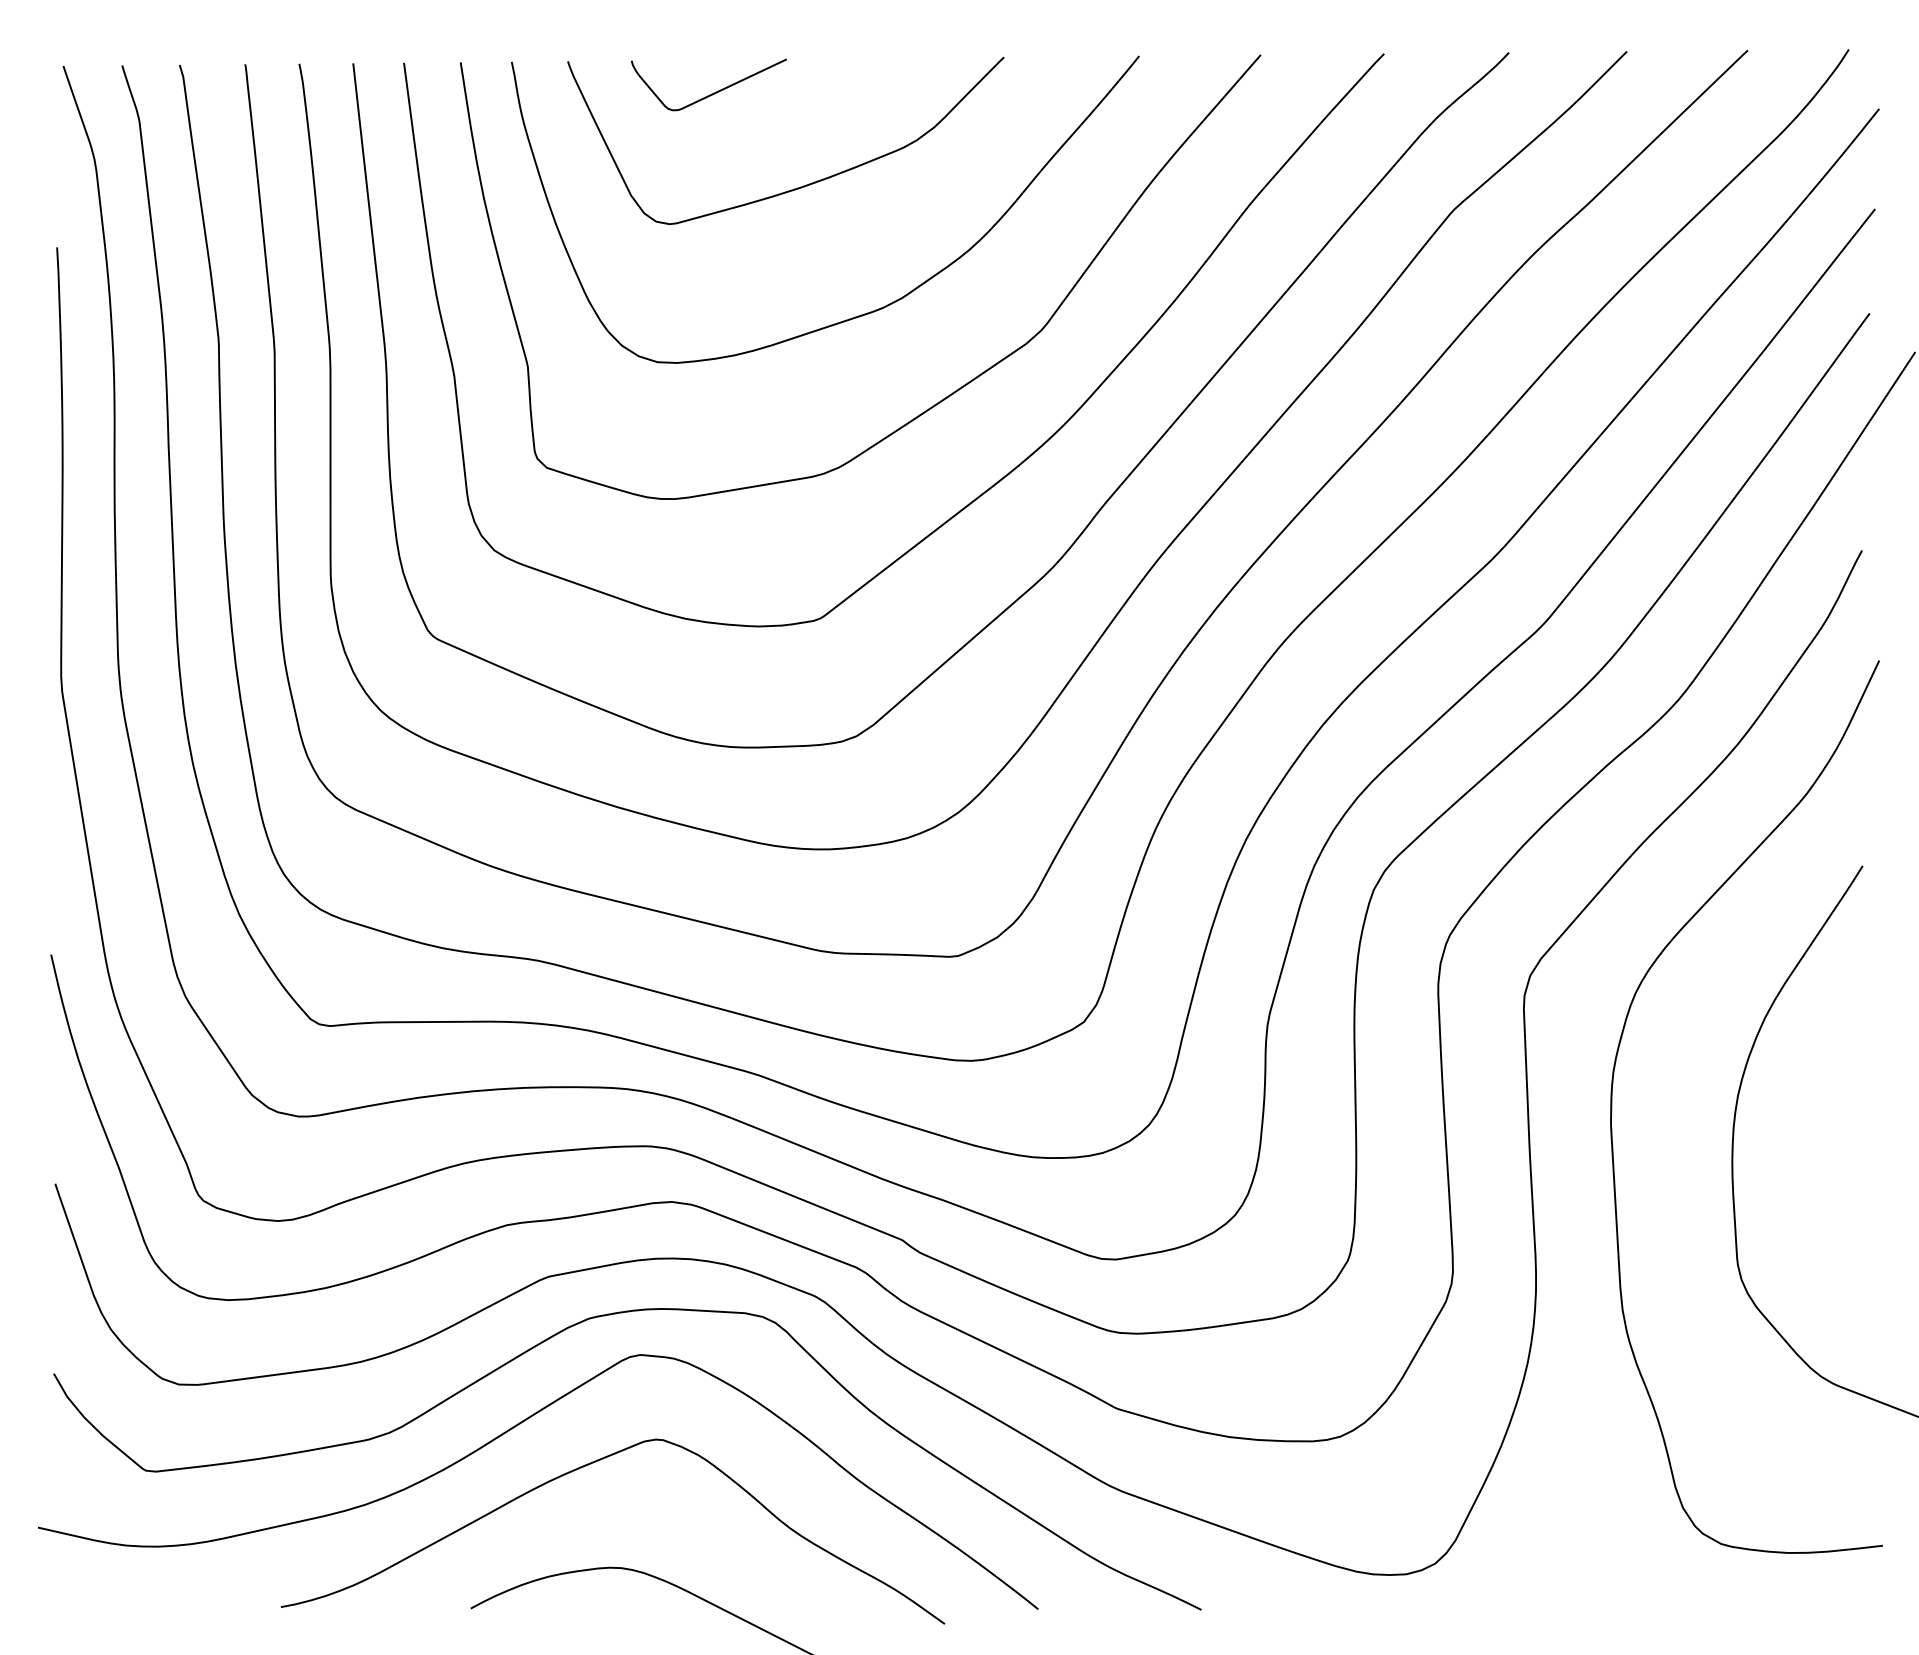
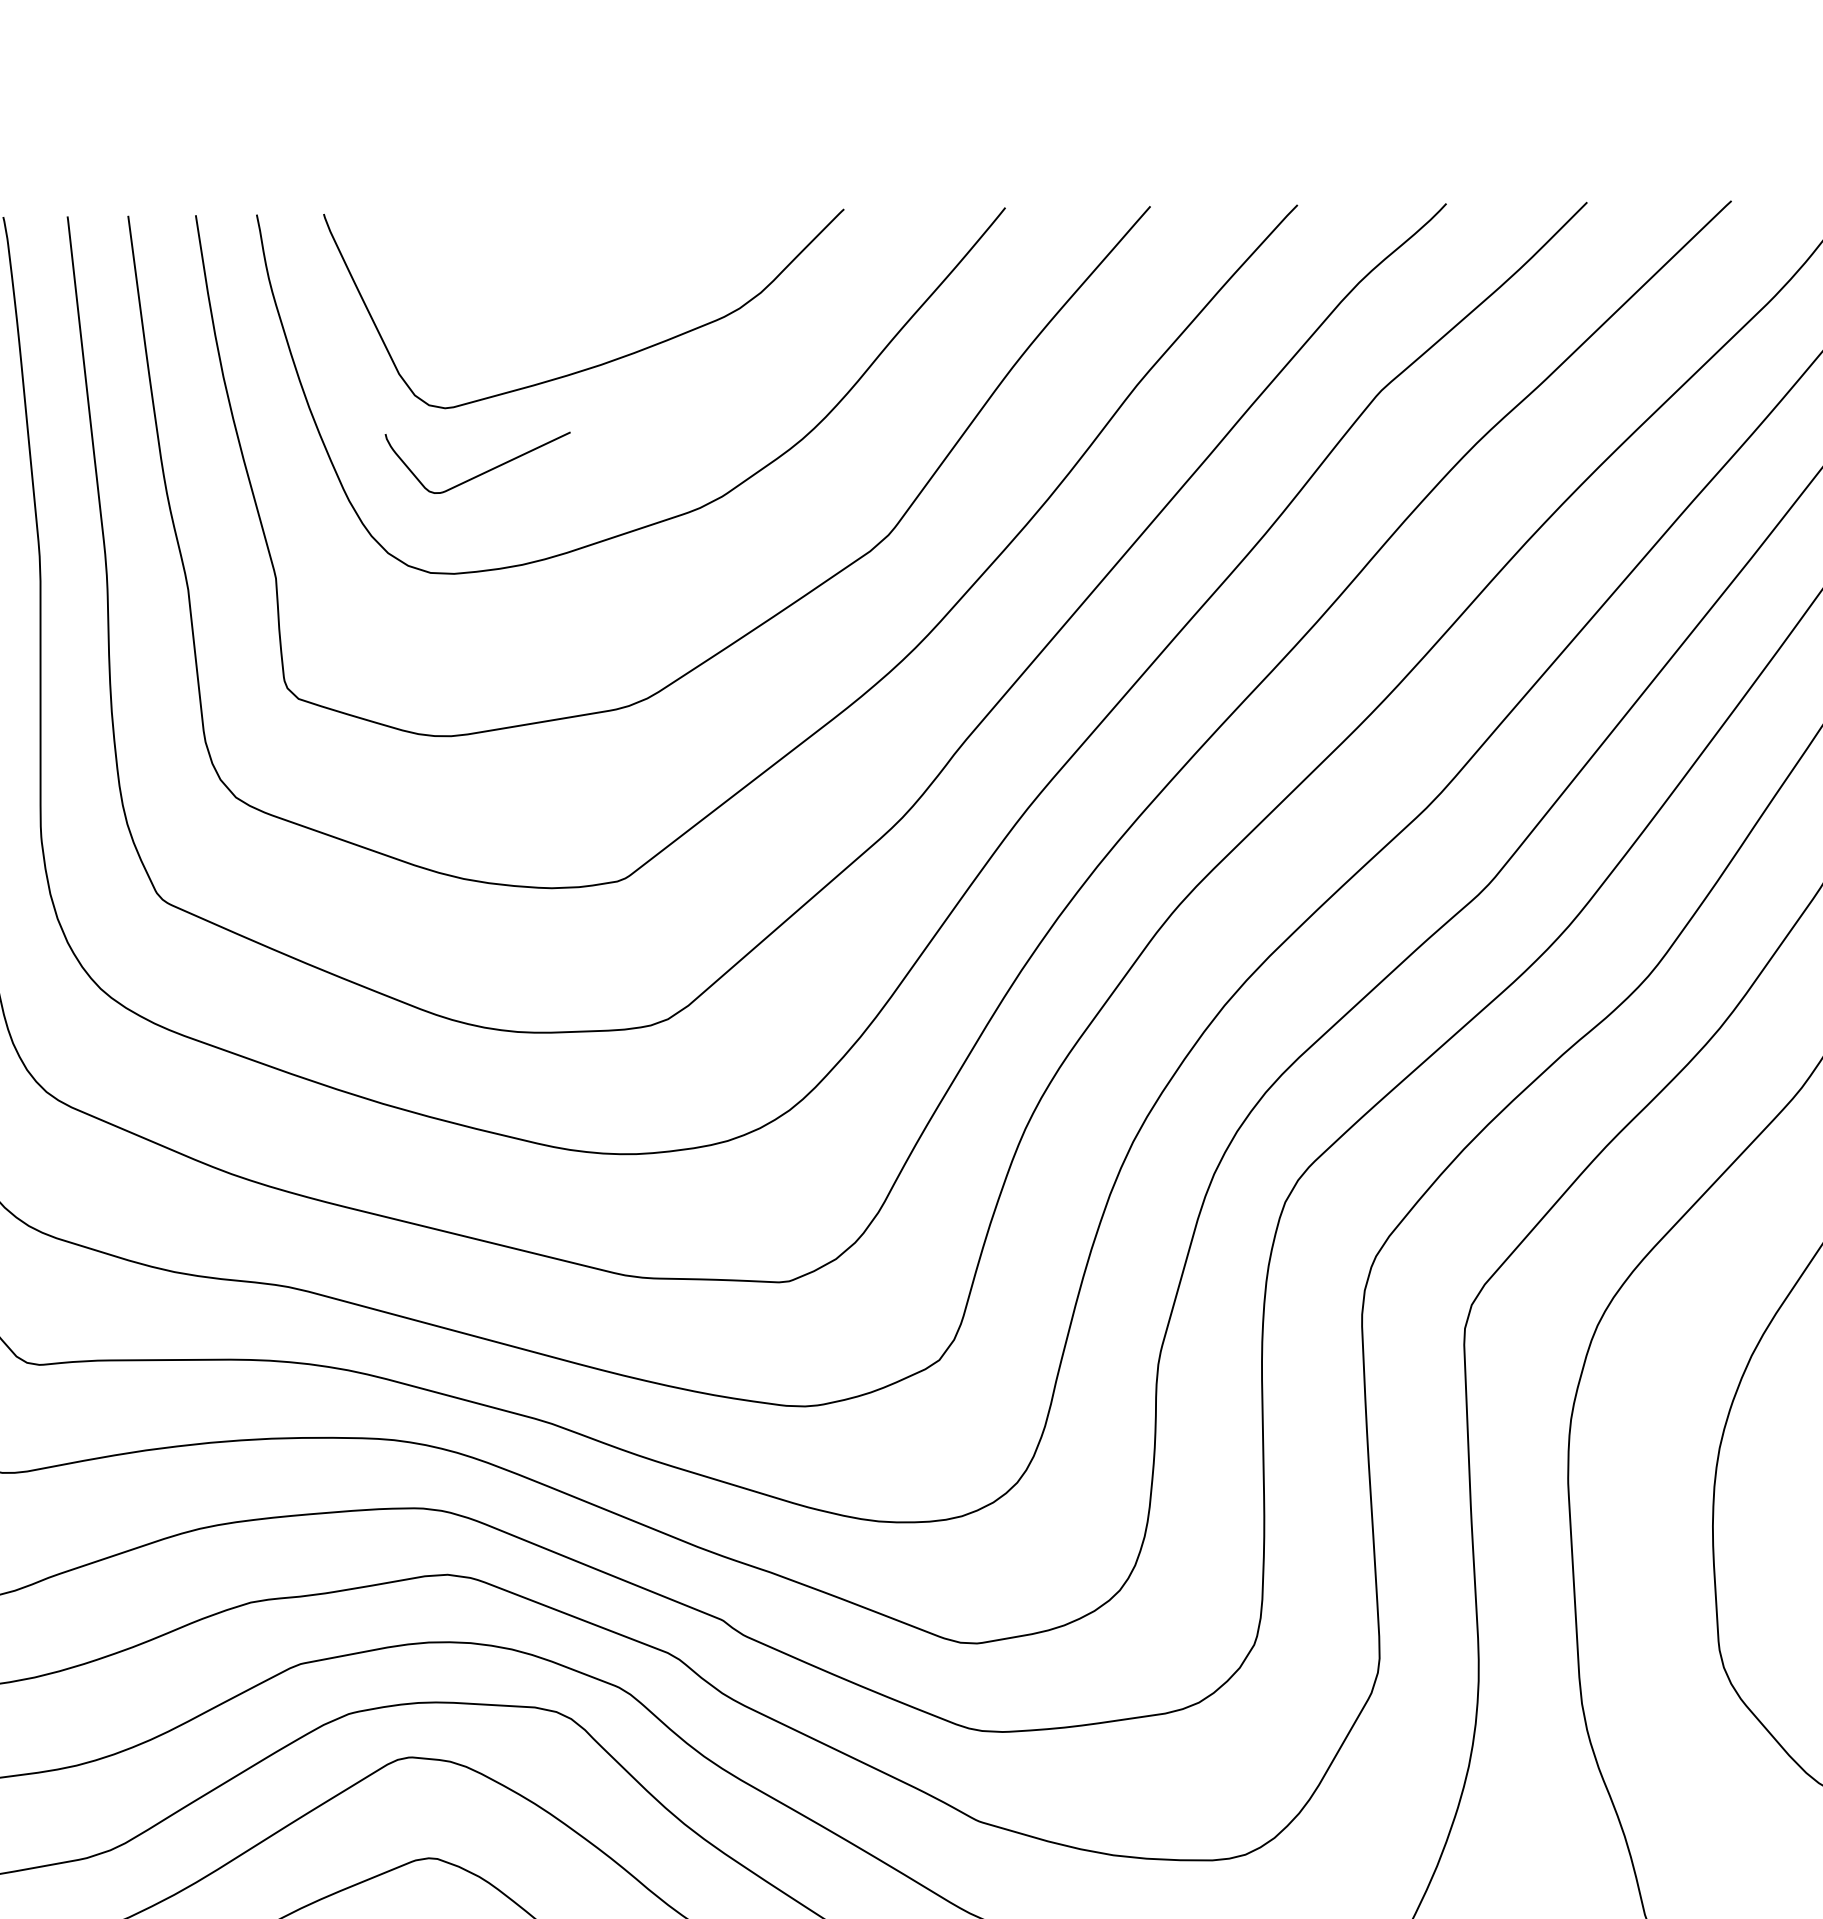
curve: (713, 92) -> (483, 471), moved

